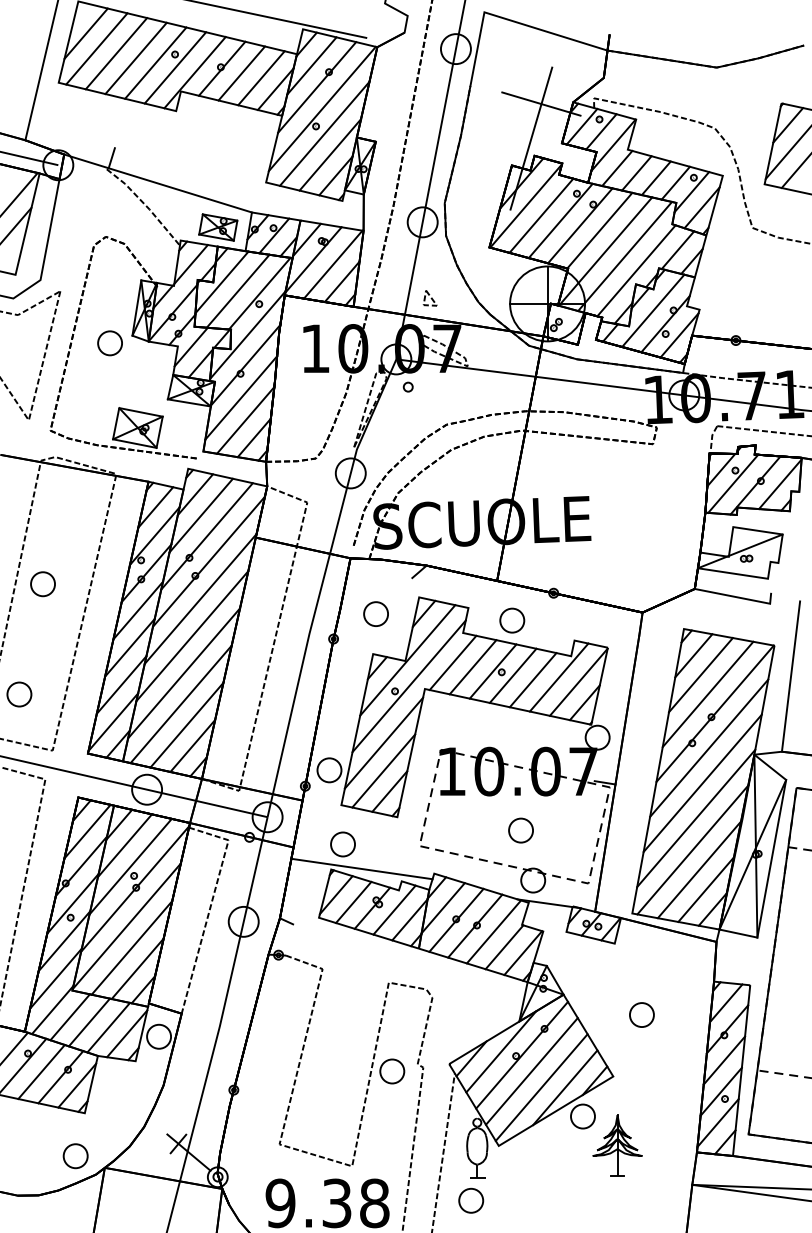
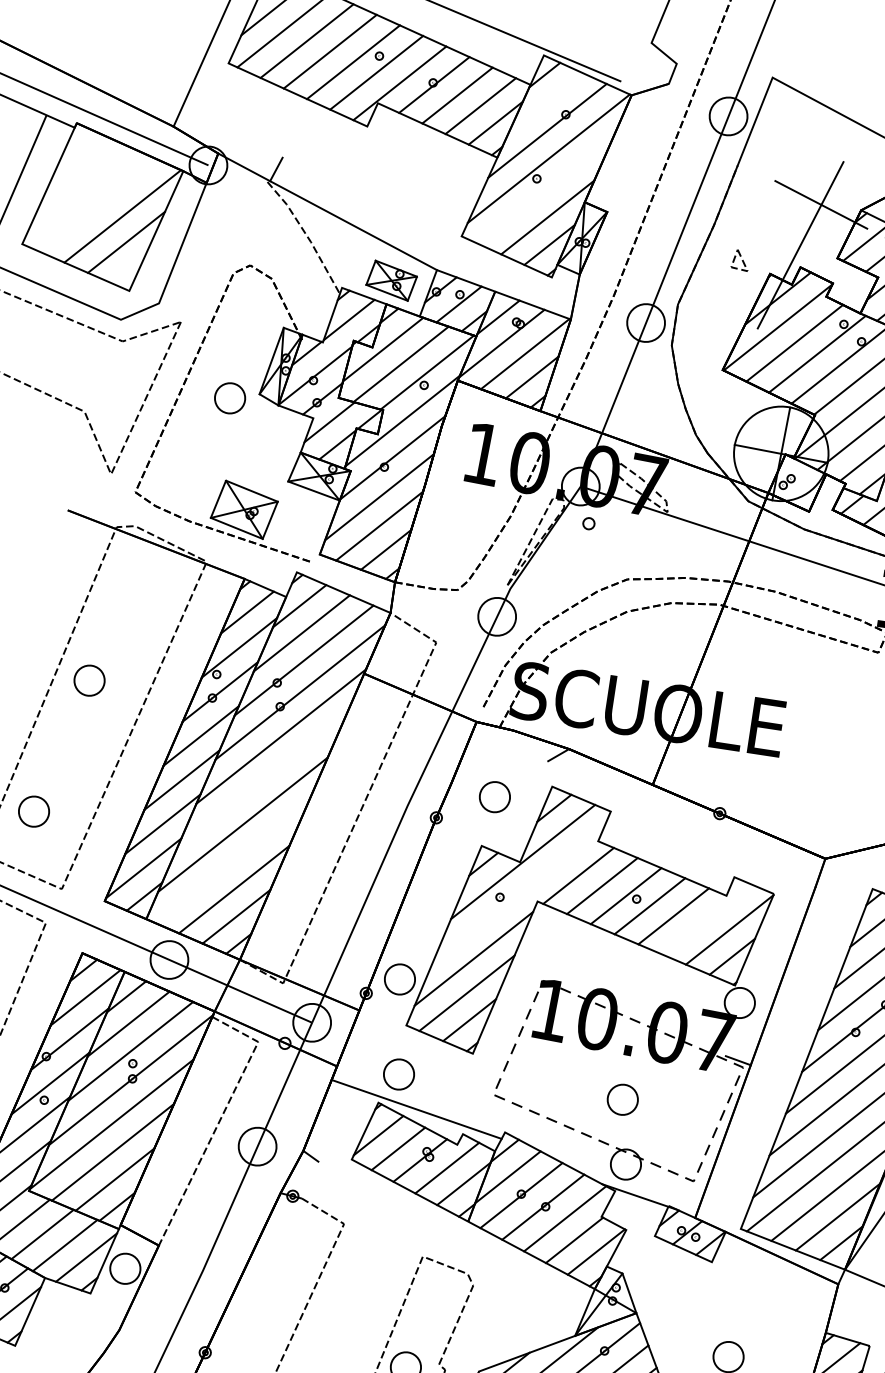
line: (311, 65) -> (545, 102), removed
line: (324, 133) -> (545, 189), removed
part: (429, 298) -> (740, 260), moved
part: (512, 620) -> (662, 837), removed
line: (192, 636) -> (262, 781), removed
line: (558, 677) -> (705, 919), removed
line: (408, 686) -> (517, 894), removed
line: (180, 704) -> (231, 862), removed

